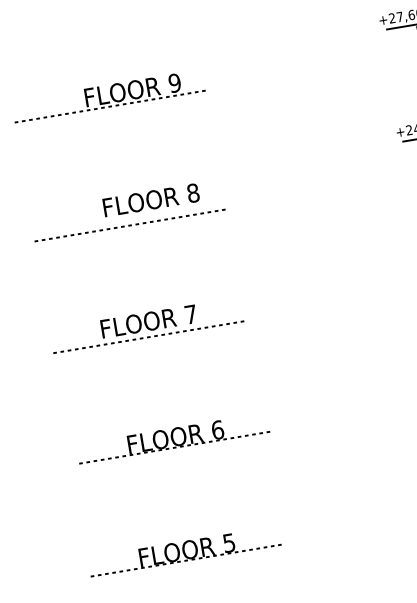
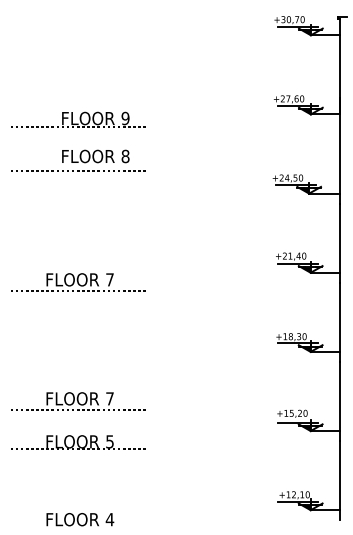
part: (127, 209) -> (78, 160), moved
part: (173, 437) -> (83, 362), removed
part: (175, 493) -> (78, 401), added

